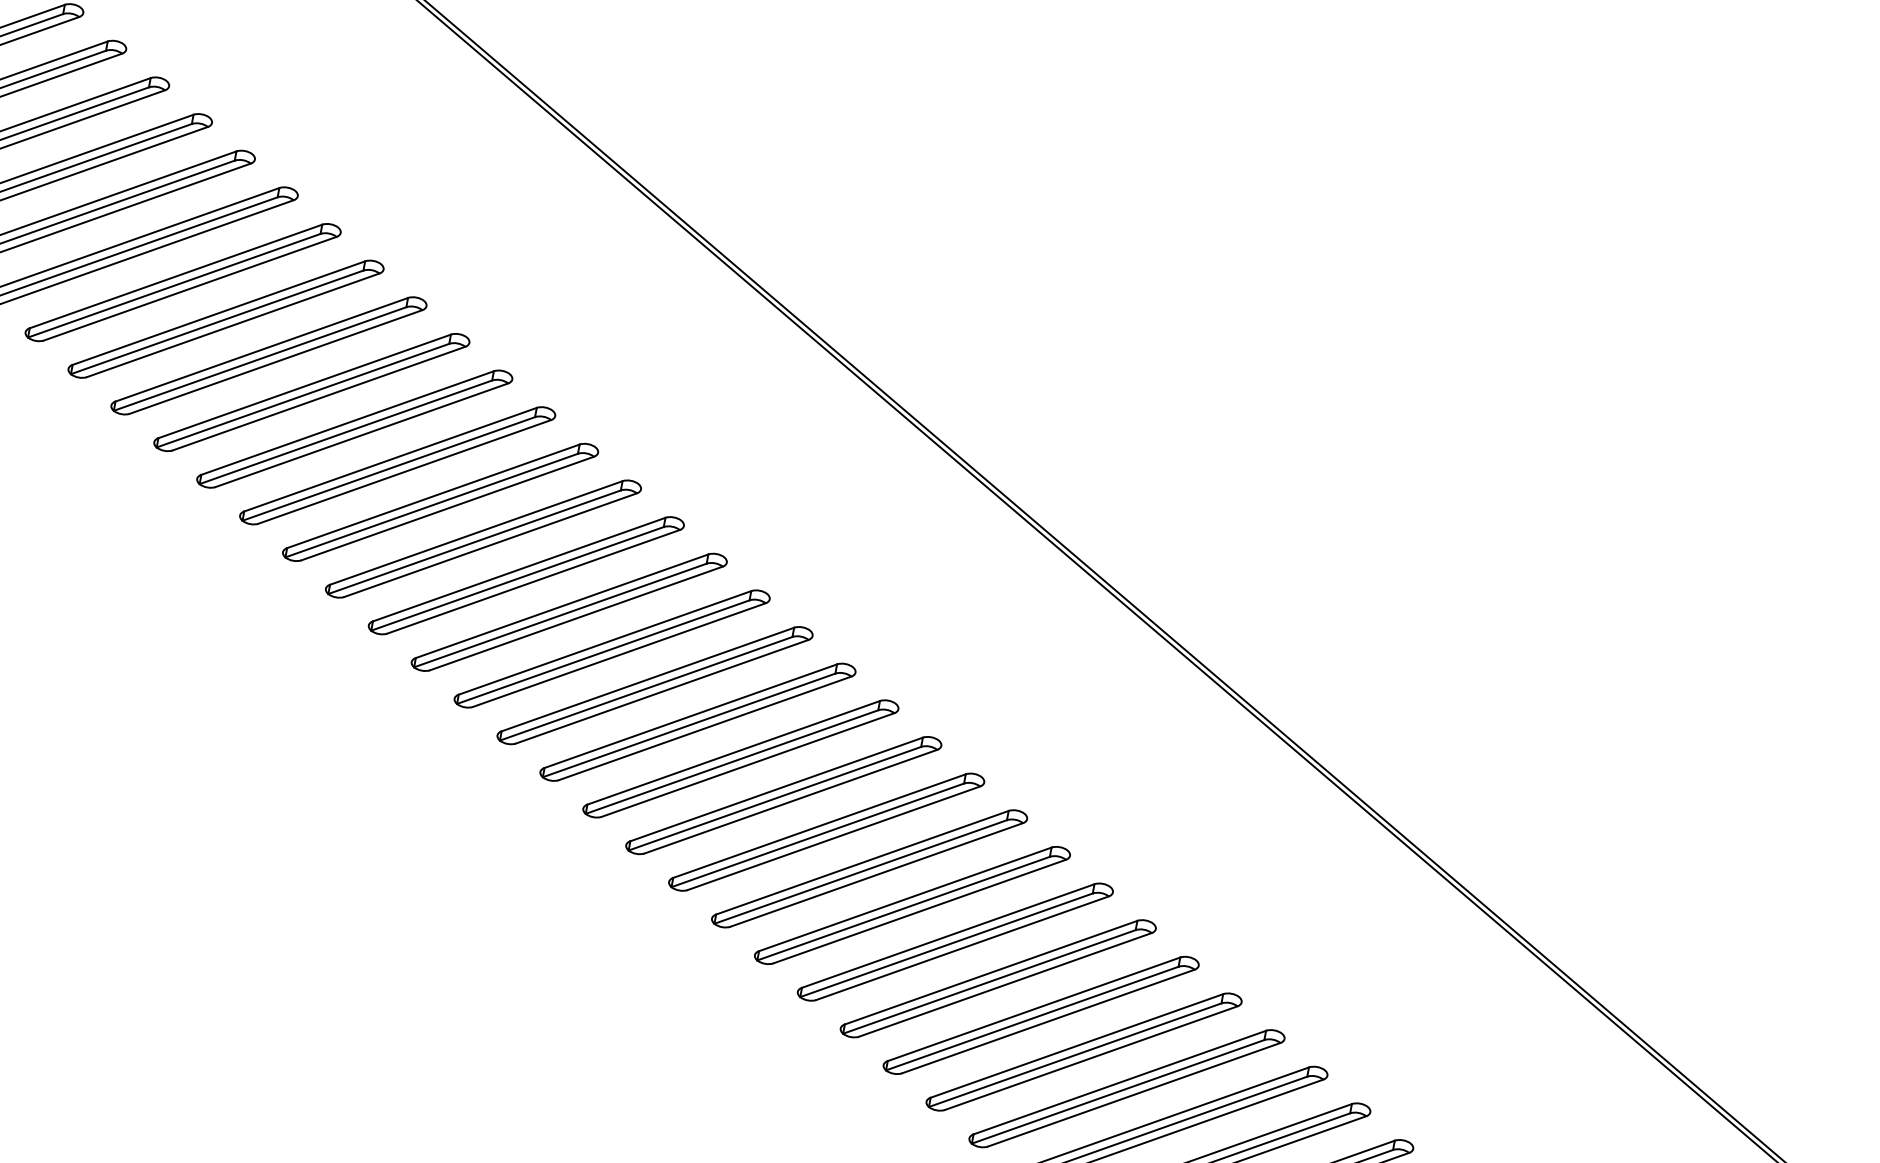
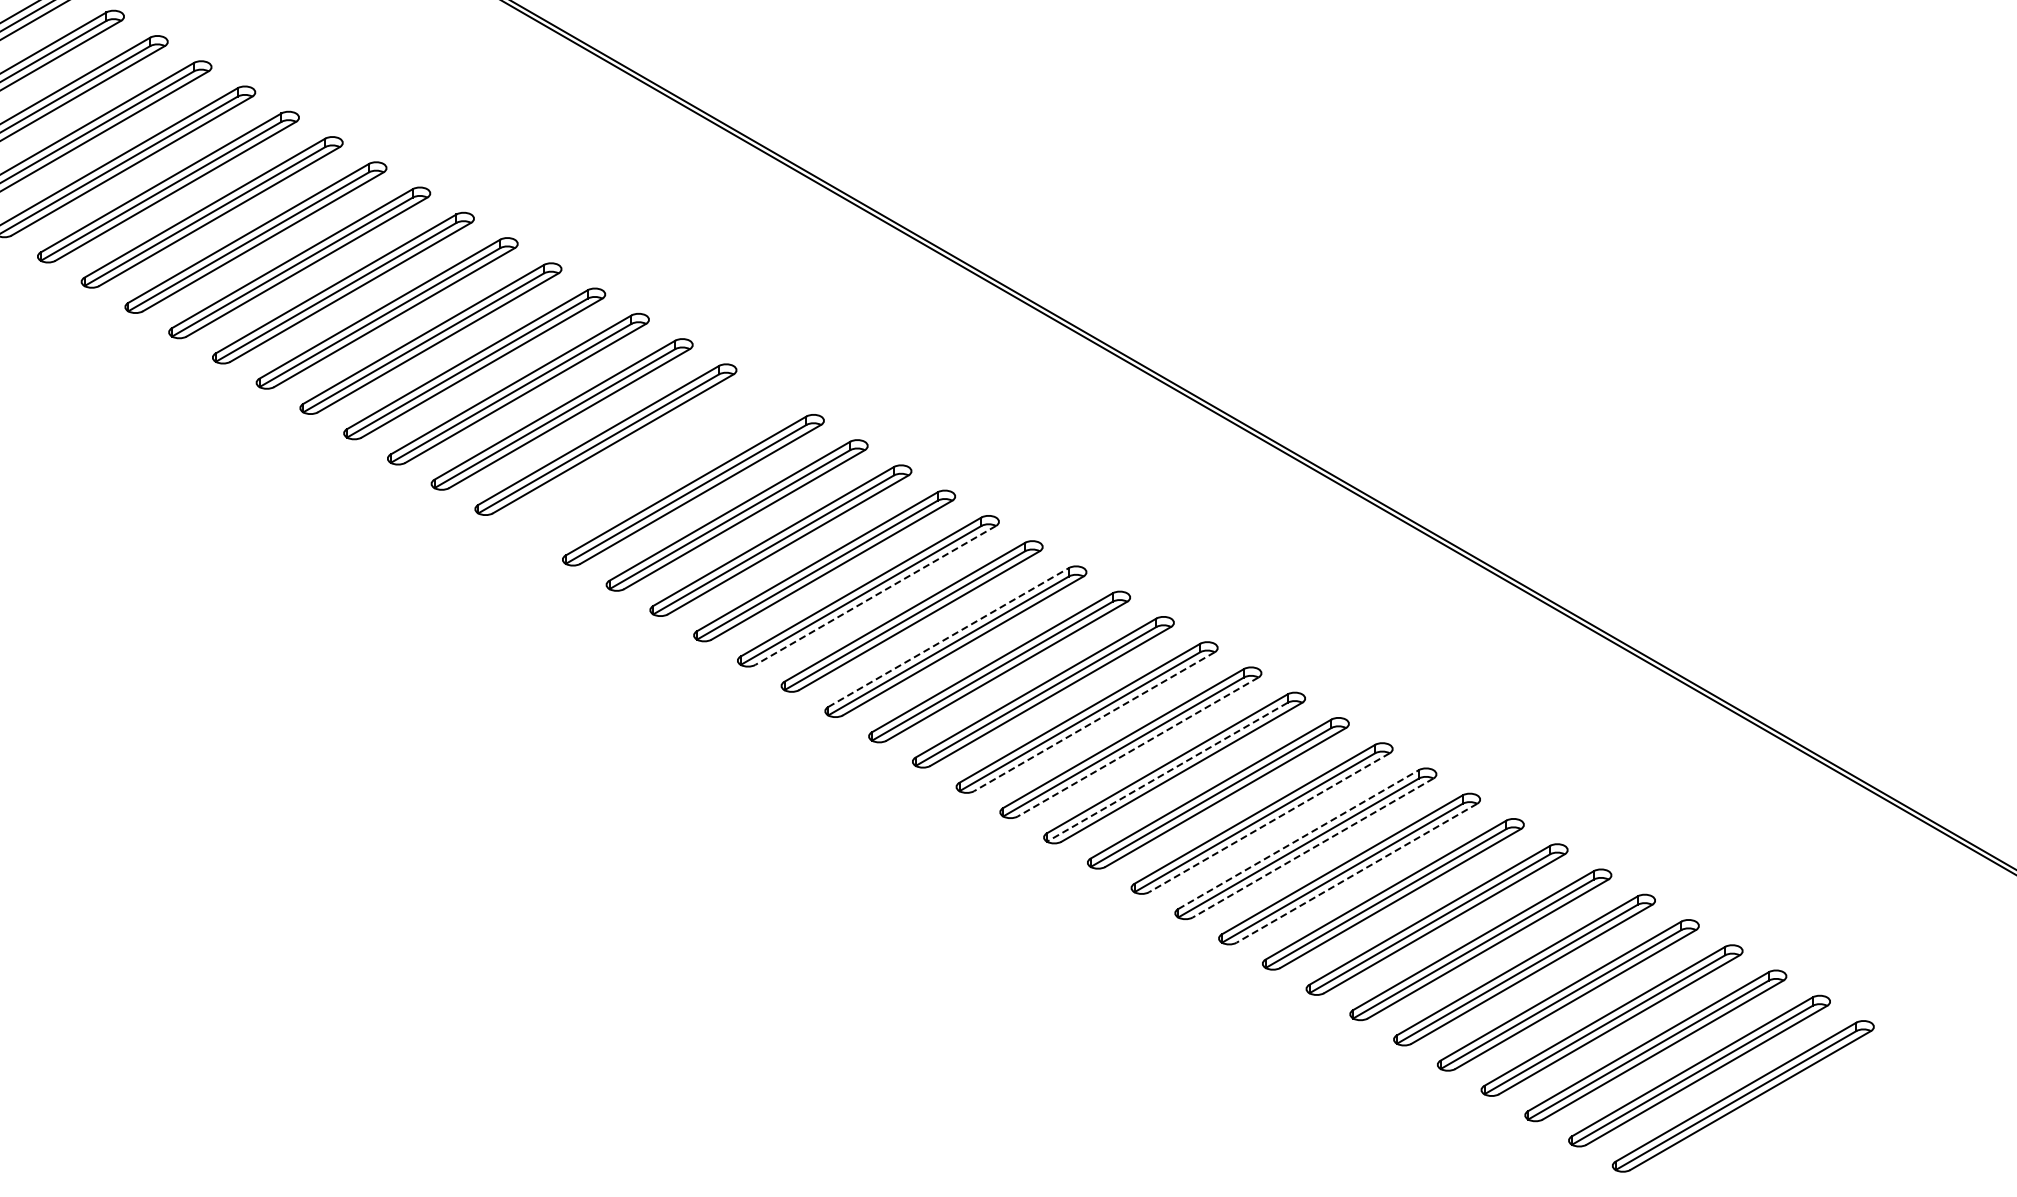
part: (311, 391) -> (649, 464), removed
line: (533, 581) -> (875, 595), solid -> dashed
line: (604, 642) -> (948, 637), solid -> dashed
line: (748, 764) -> (1094, 721), solid -> dashed
line: (791, 802) -> (1138, 747), solid -> dashed
line: (817, 835) -> (1167, 772), solid -> dashed
line: (919, 911) -> (1269, 822), solid -> dashed
line: (948, 935) -> (1298, 839), solid -> dashed
line: (962, 948) -> (1313, 848), solid -> dashed
line: (1004, 985) -> (1356, 873), solid -> dashed

